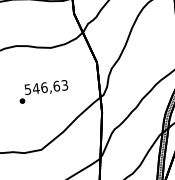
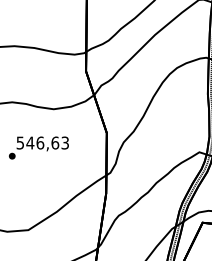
text: (43, 91) -> (38, 147), moved

